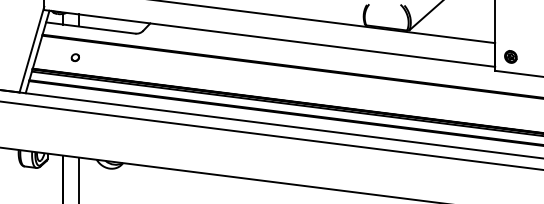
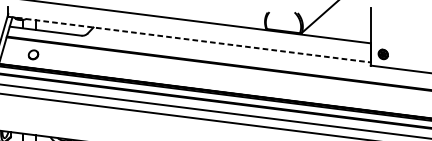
line: (270, 38) -> (190, 39), solid -> dashed
part: (74, 57) -> (32, 54), size x1.6

